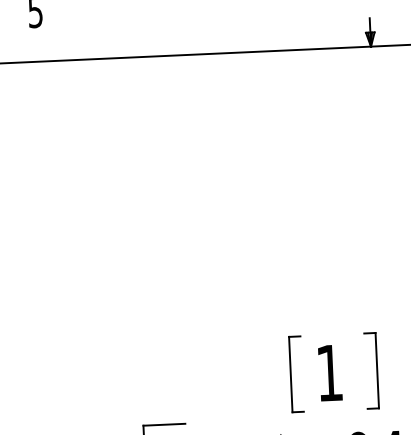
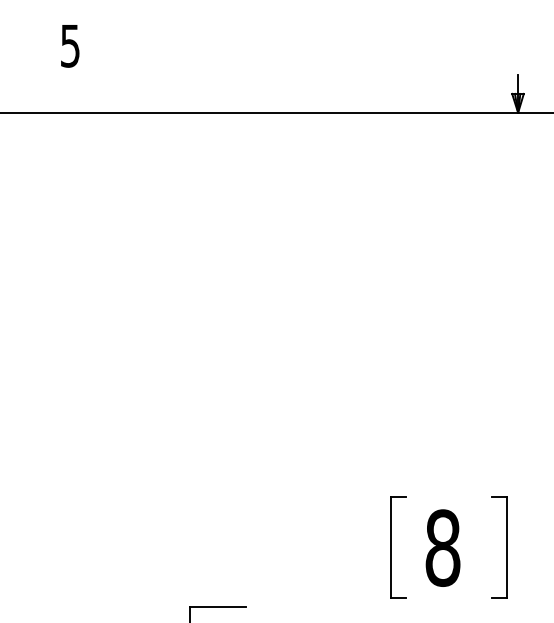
text: (329, 372) -> (442, 547), 1 -> 8

